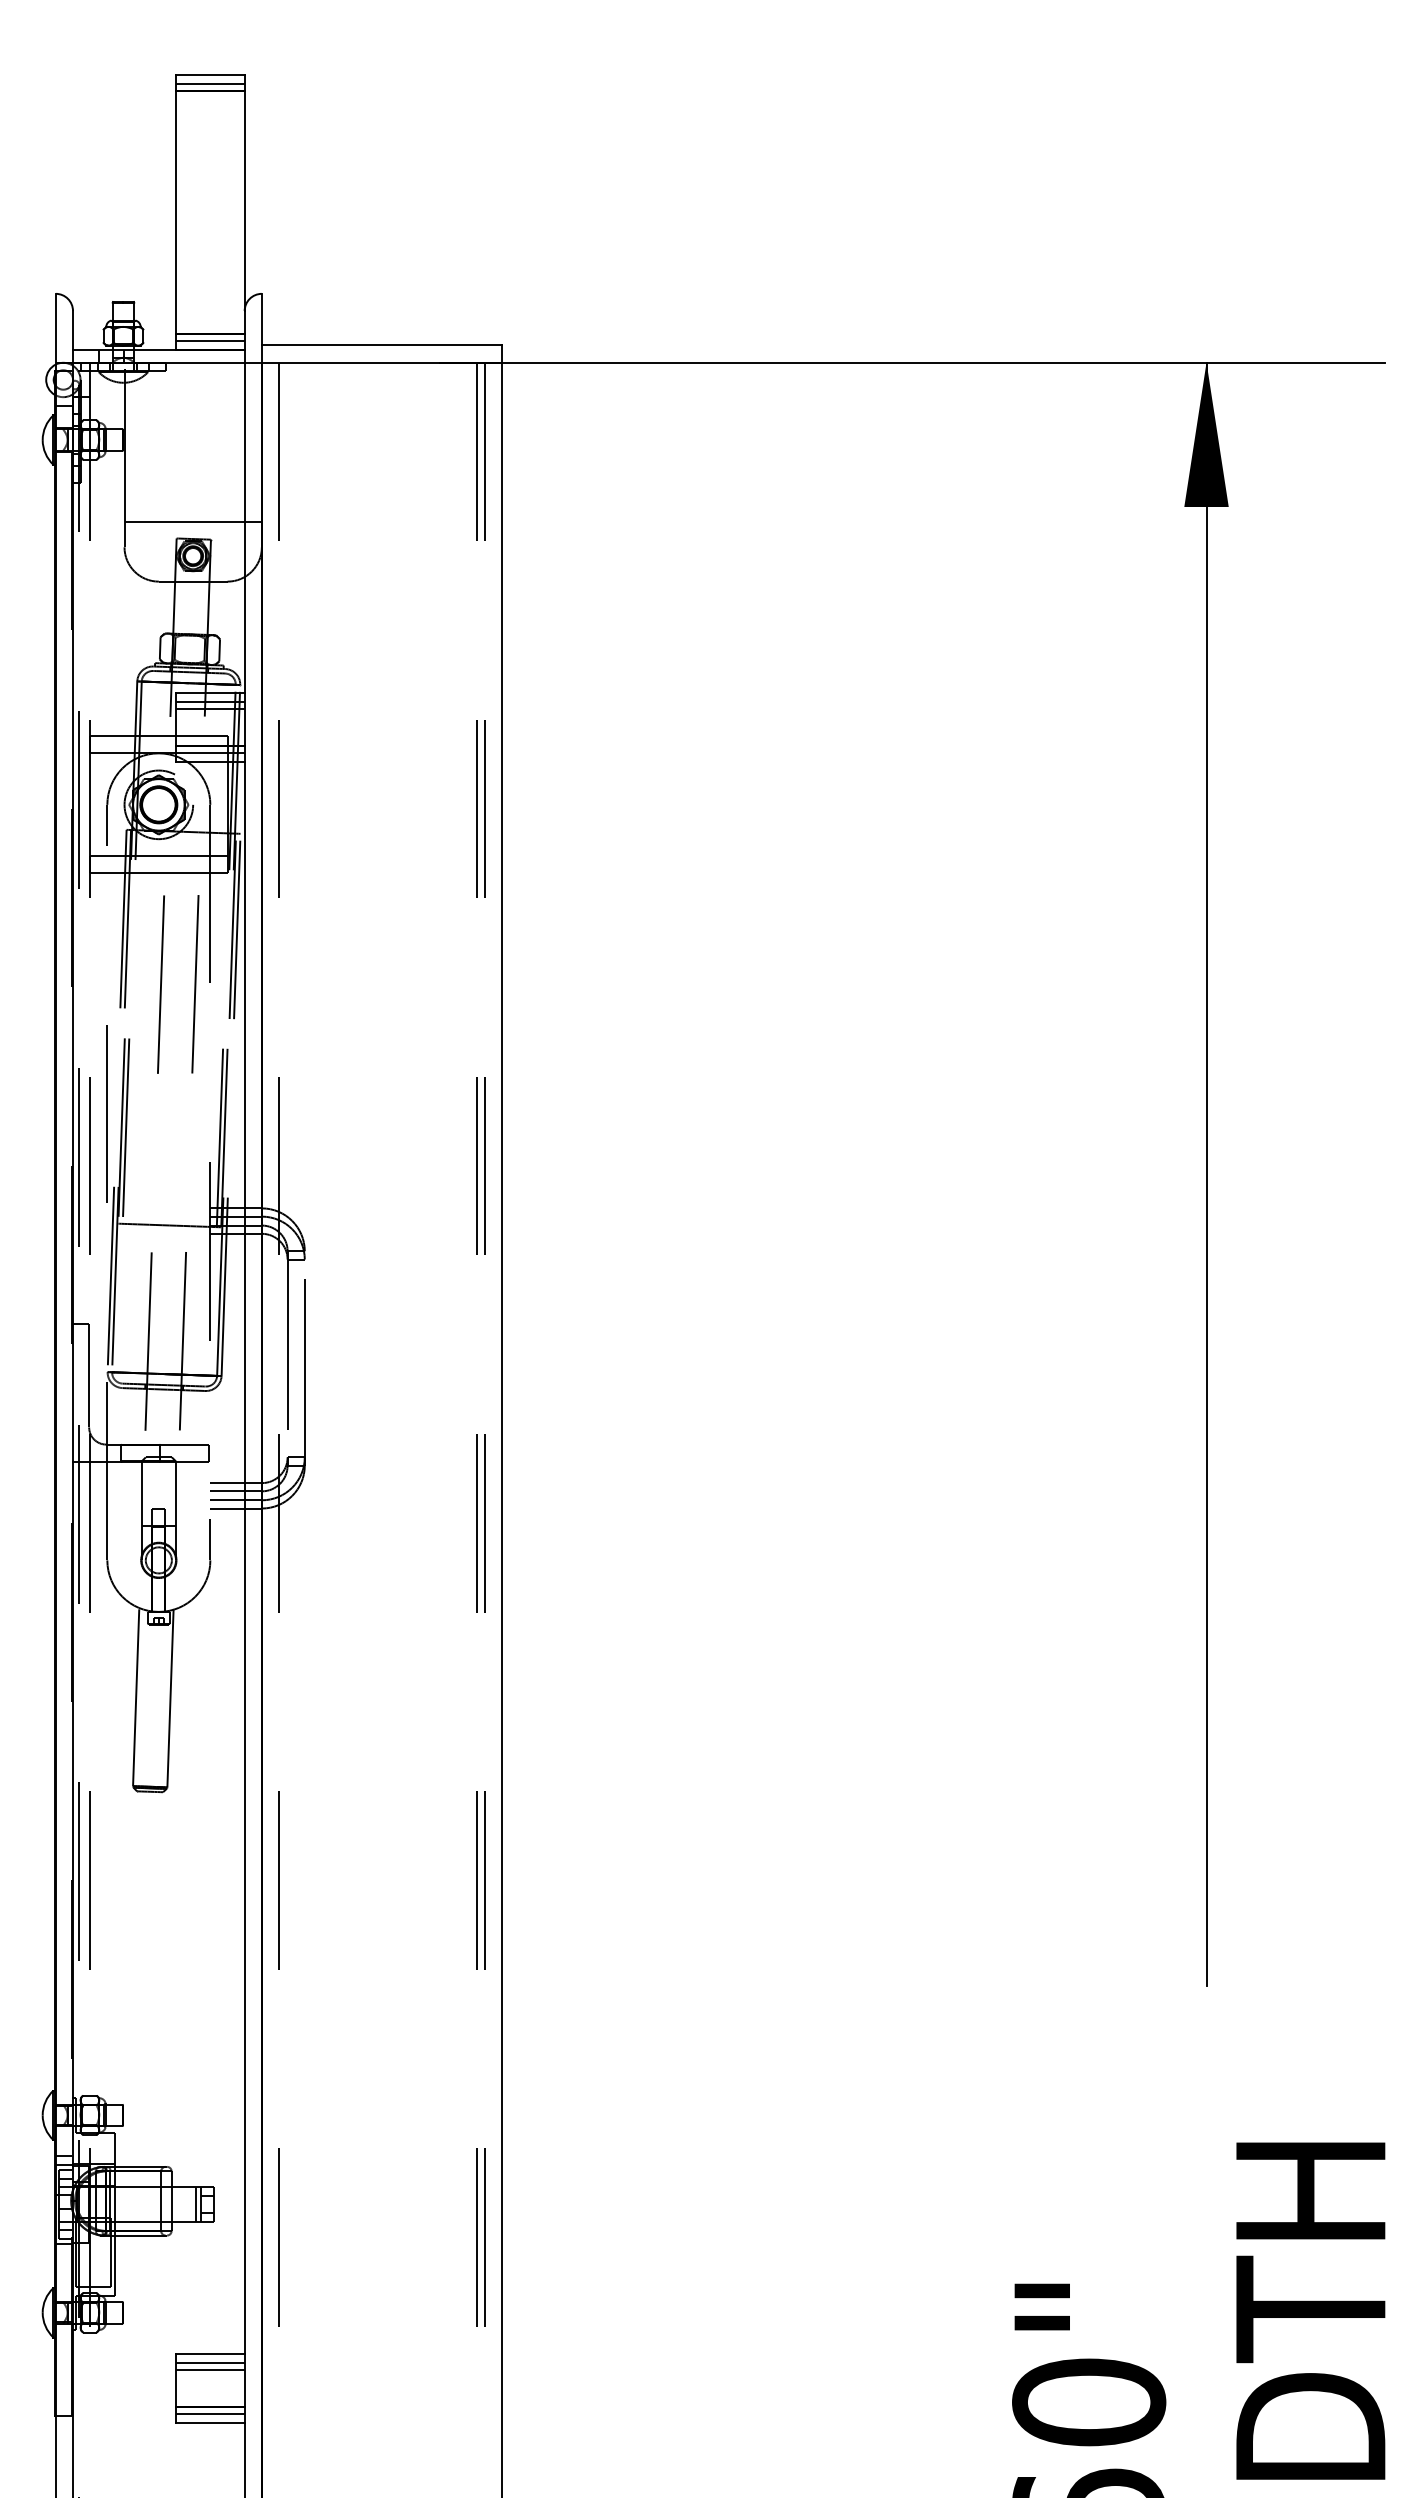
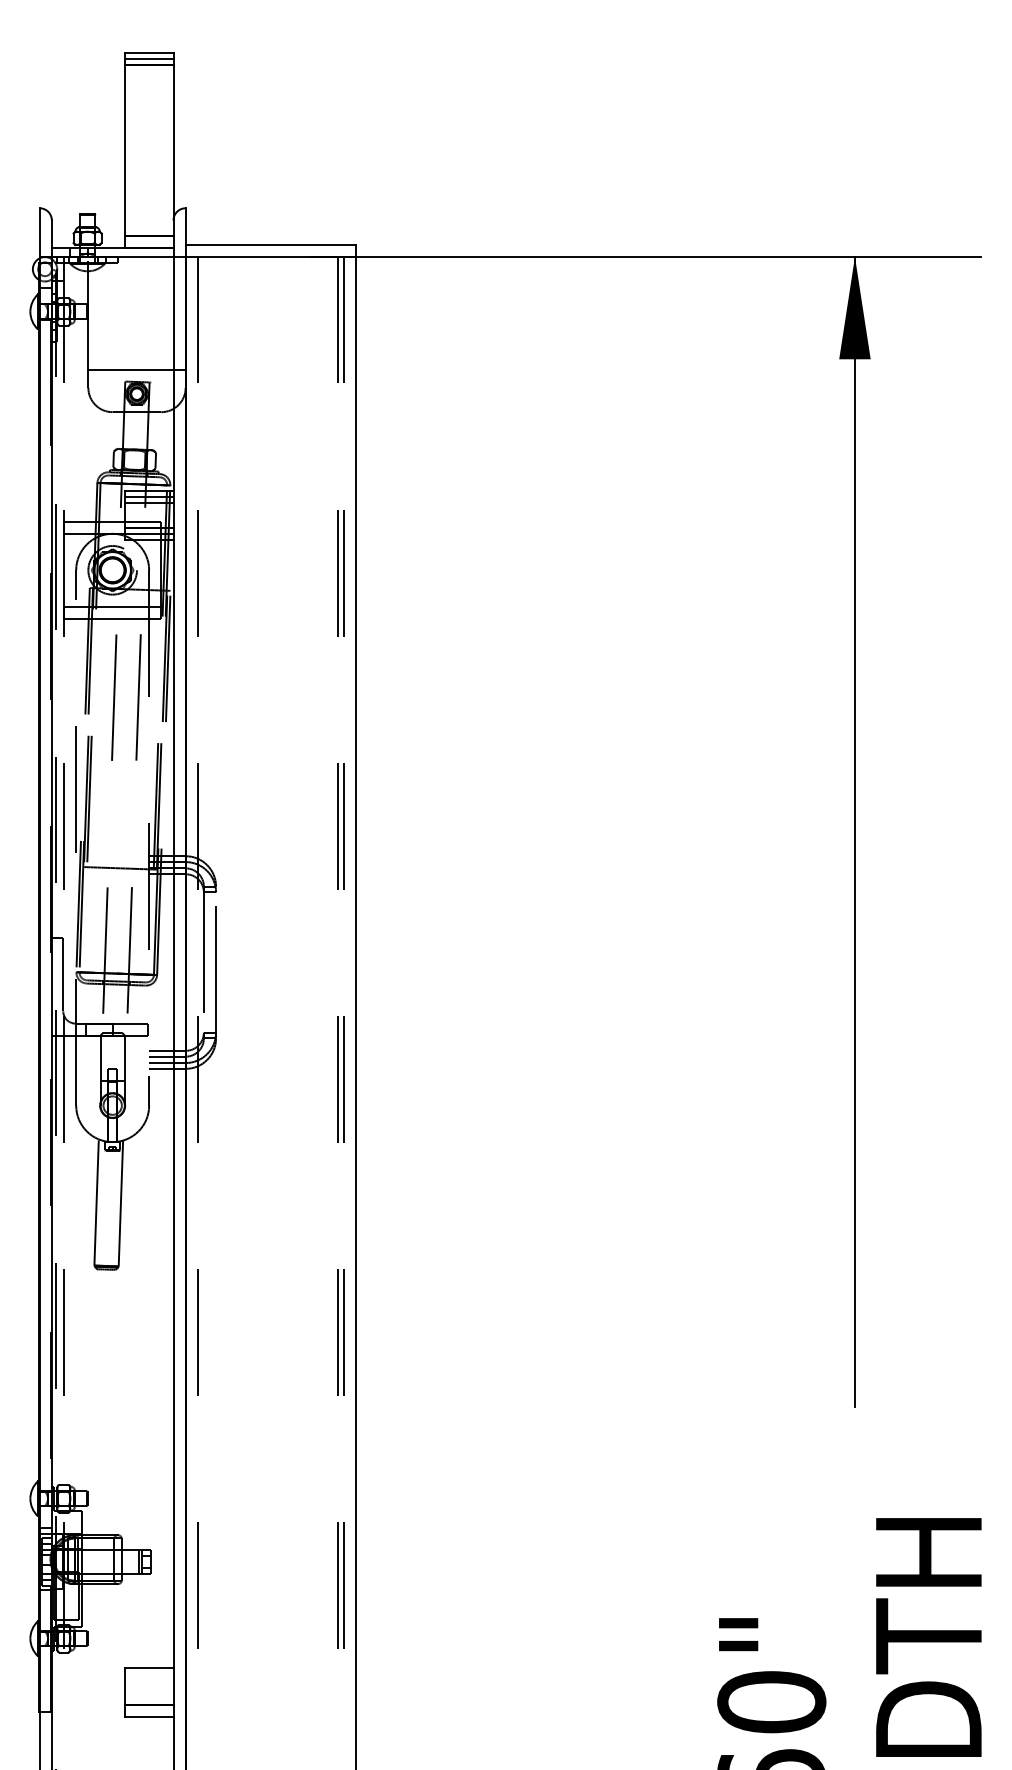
line: (210, 341) -> (149, 242), removed
line: (210, 2362) -> (149, 1673), removed
line: (210, 2370) -> (149, 1679), removed
line: (210, 2414) -> (149, 1710), removed

